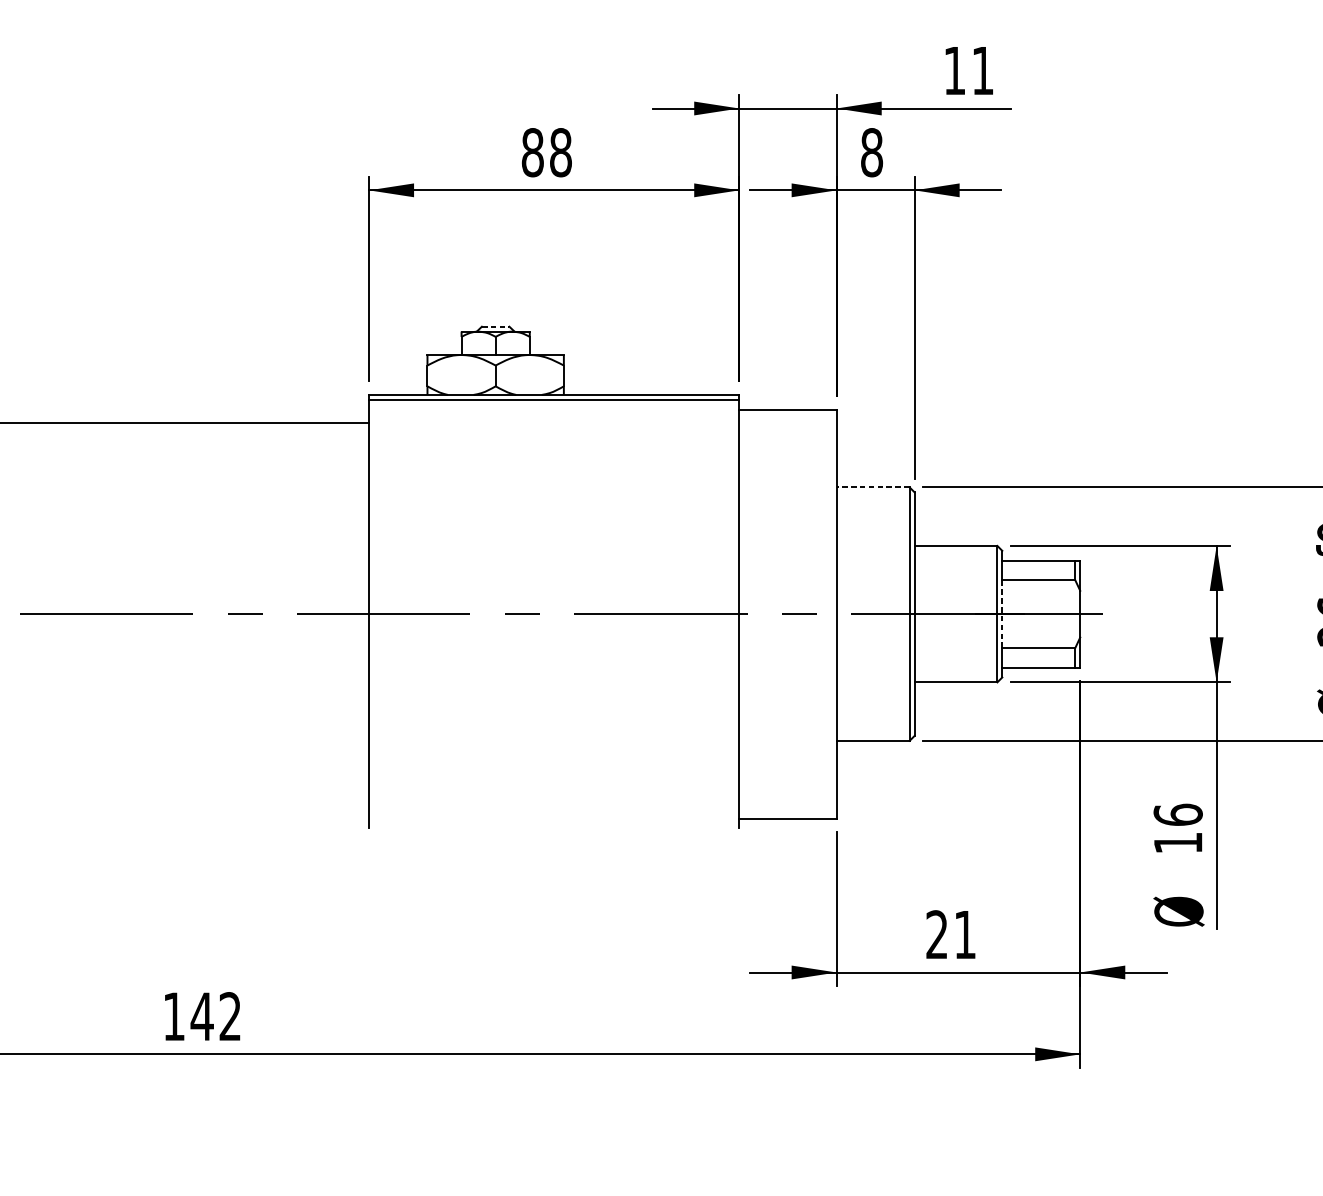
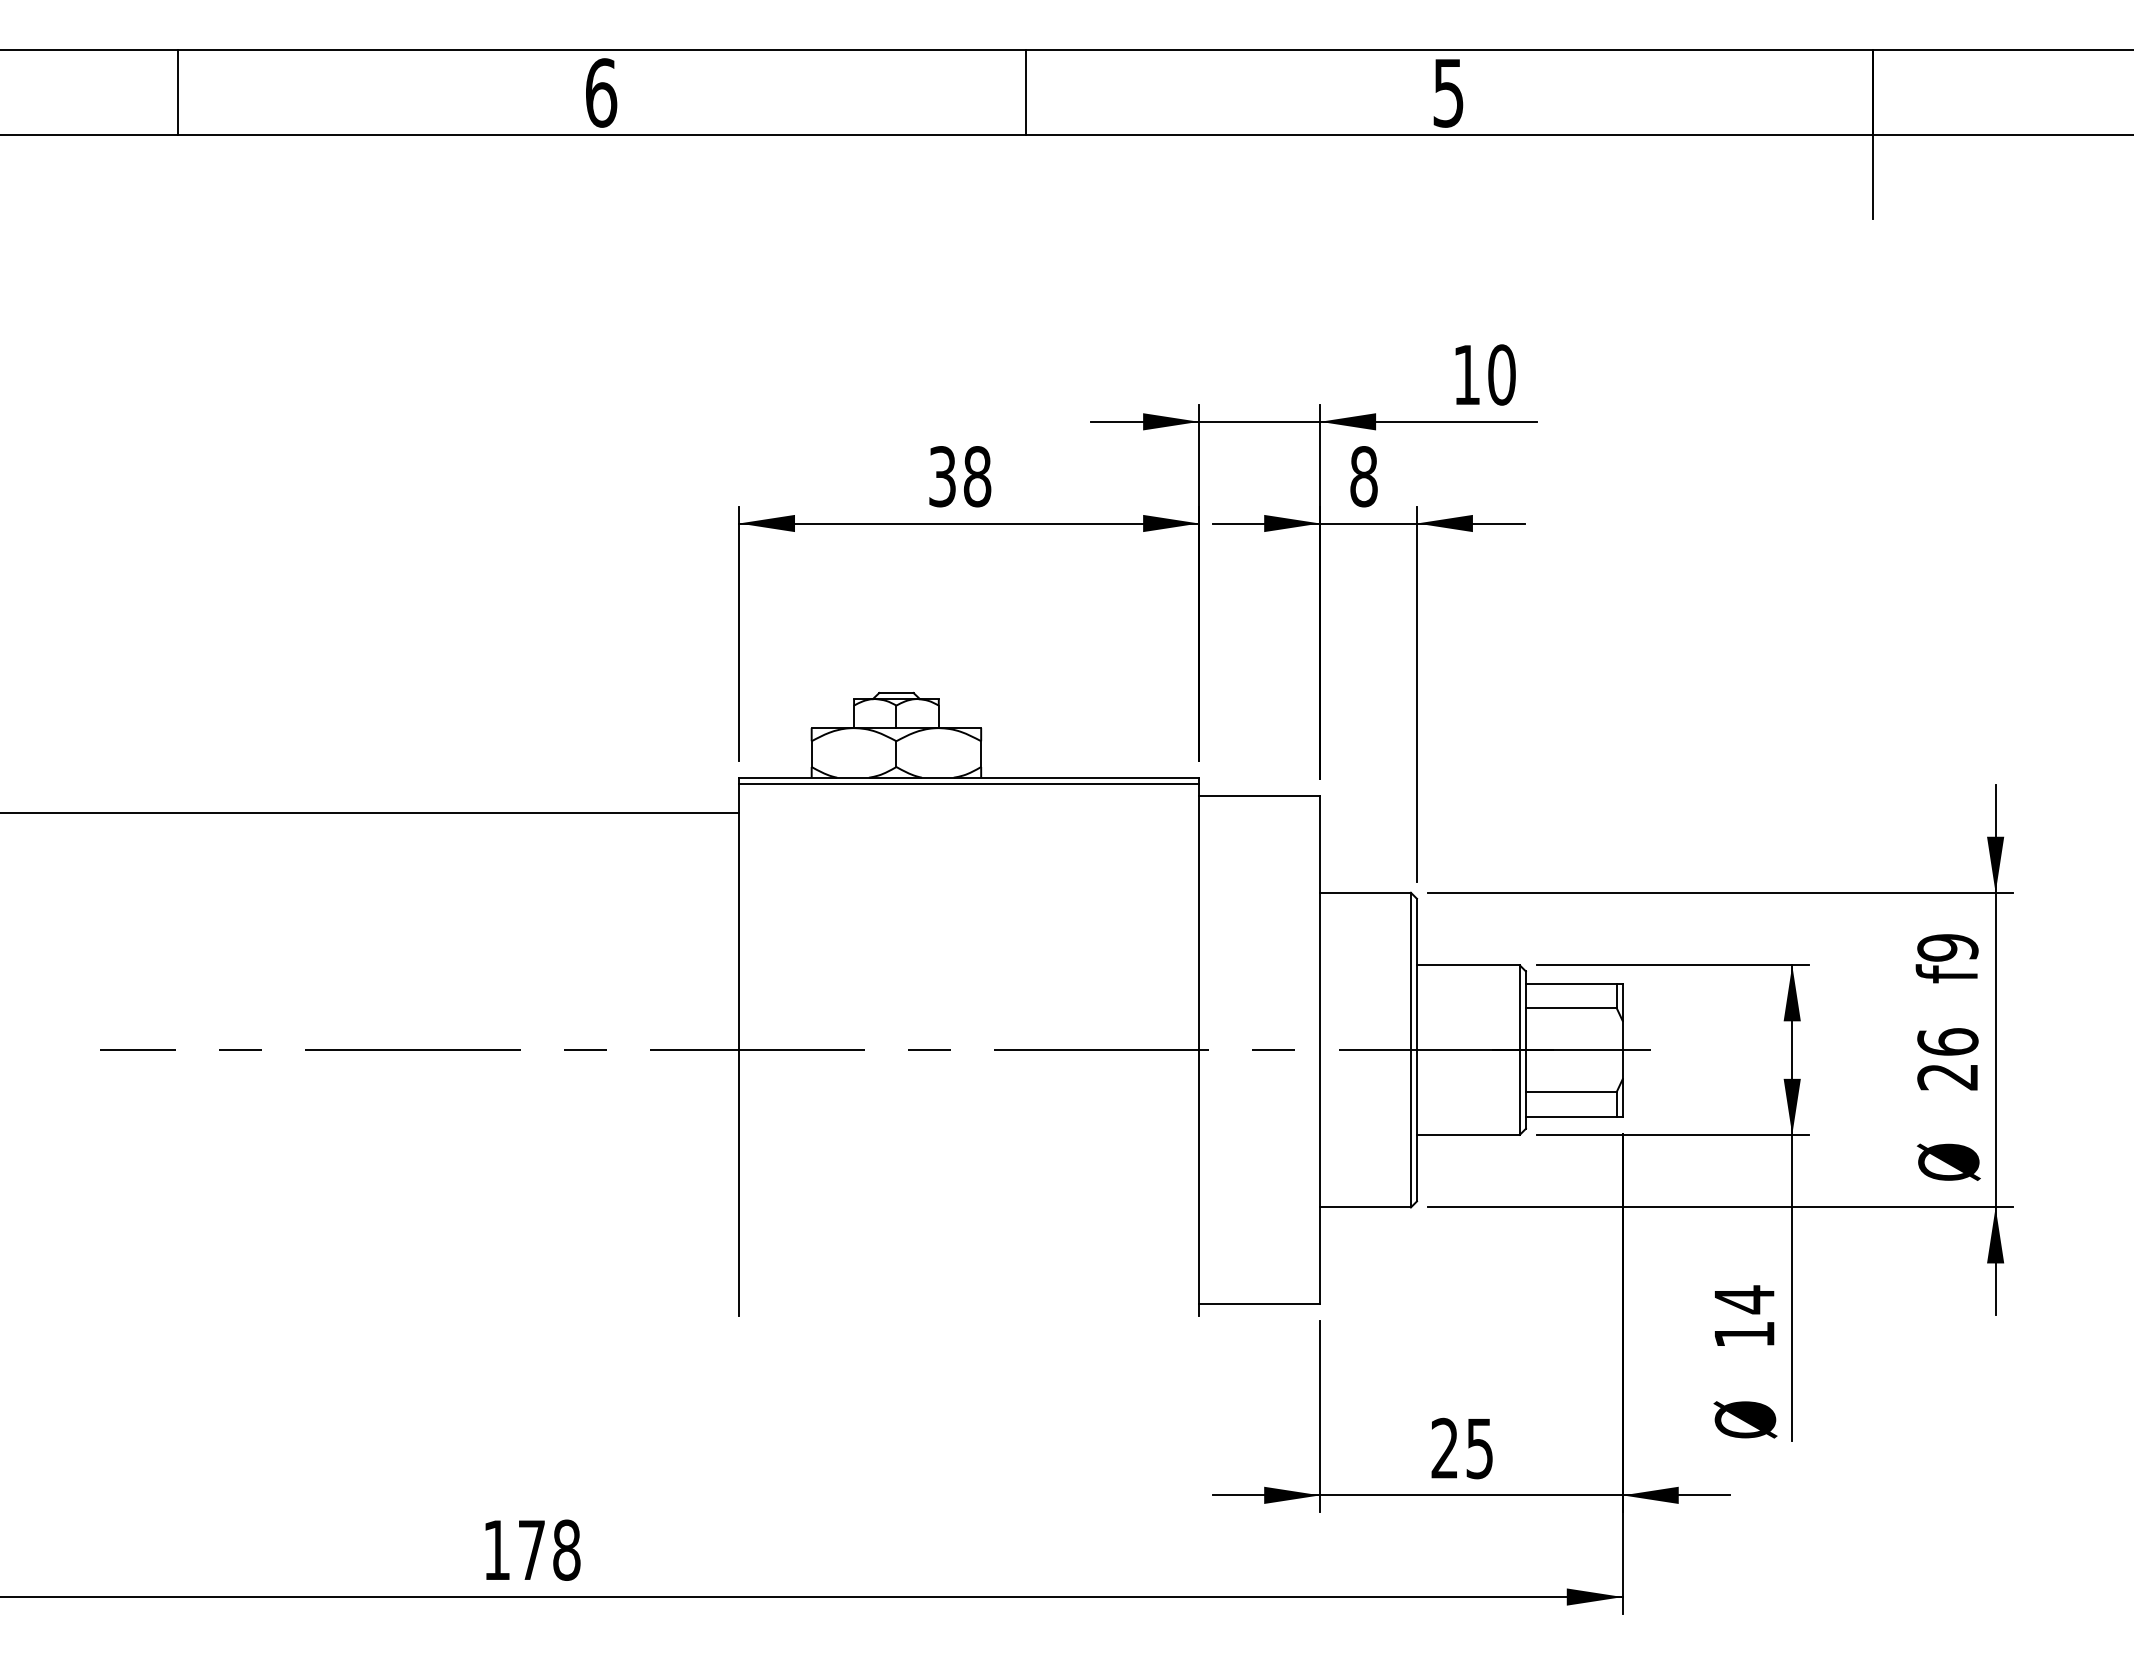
text: (982, 70) -> (1501, 374), 11 -> 10
text: (532, 152) -> (942, 476), 88 -> 38
line: (495, 326) -> (896, 692), dashed -> solid
line: (873, 487) -> (1365, 892), dashed -> solid
line: (1001, 614) -> (1525, 1050), dashed -> solid
text: (1178, 814) -> (1744, 1299), 16 -> 14
text: (964, 935) -> (1479, 1449), 21 -> 25
text: (215, 1016) -> (548, 1549), 142 -> 178

